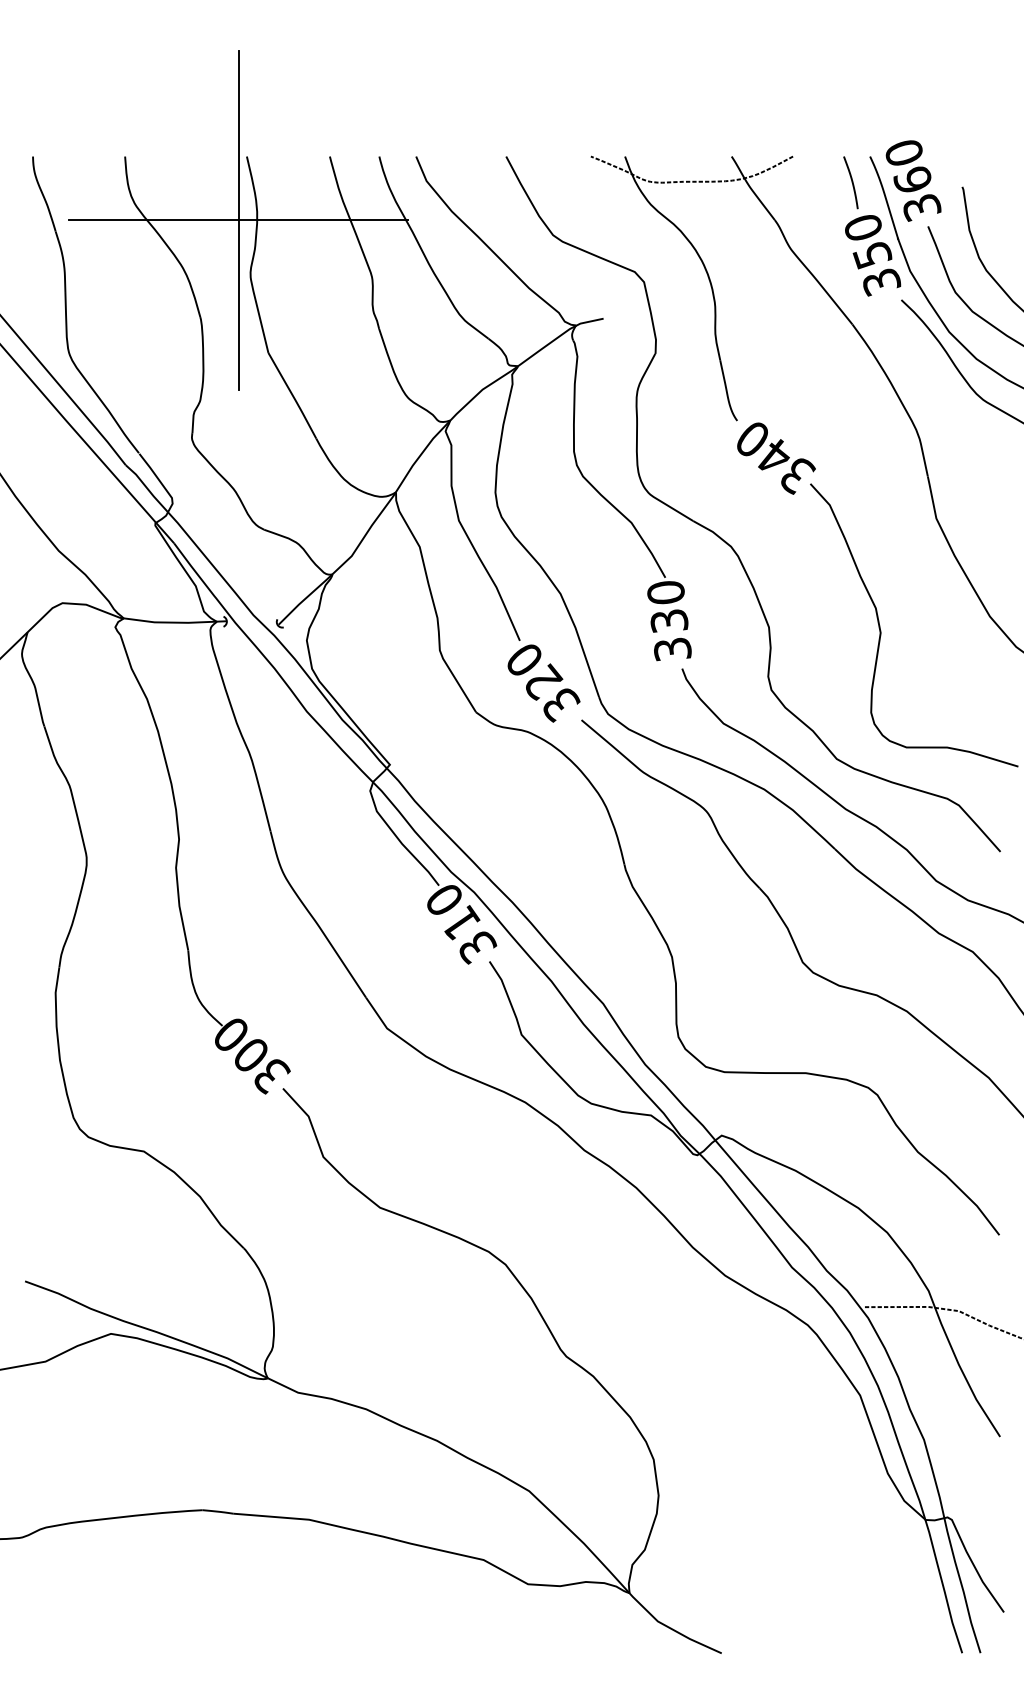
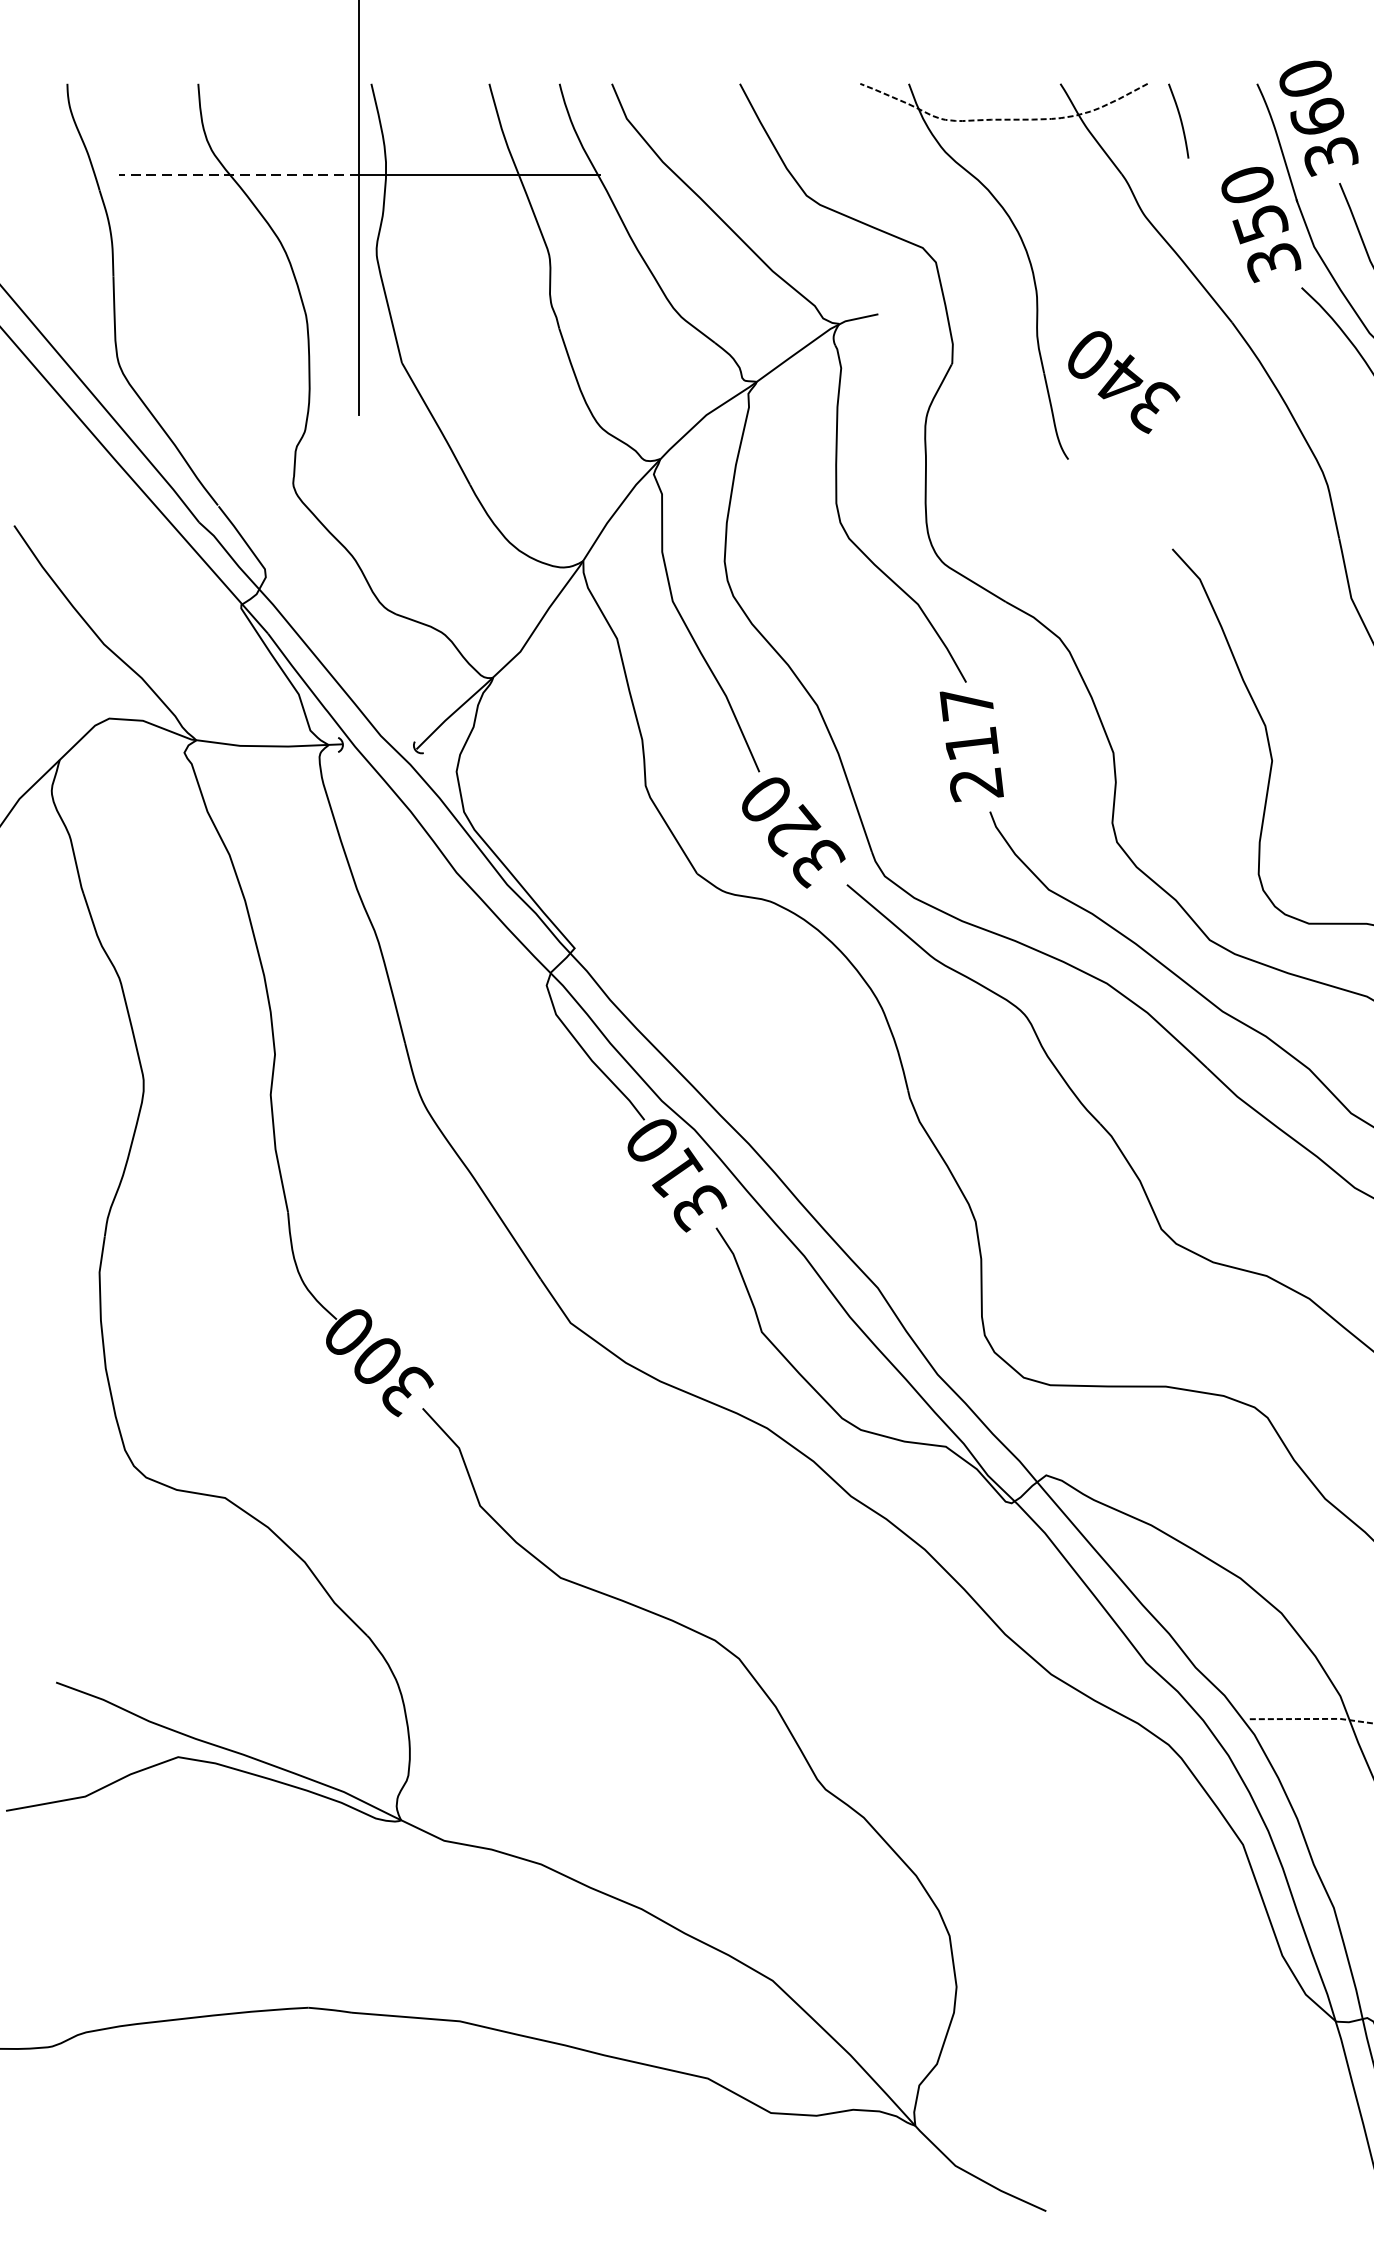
curve: (851, 182) -> (1179, 120), moved
line: (153, 220) -> (238, 174), solid -> dashed
text: (776, 458) -> (1124, 382), moved
text: (668, 621) -> (970, 744), 330 -> 217

